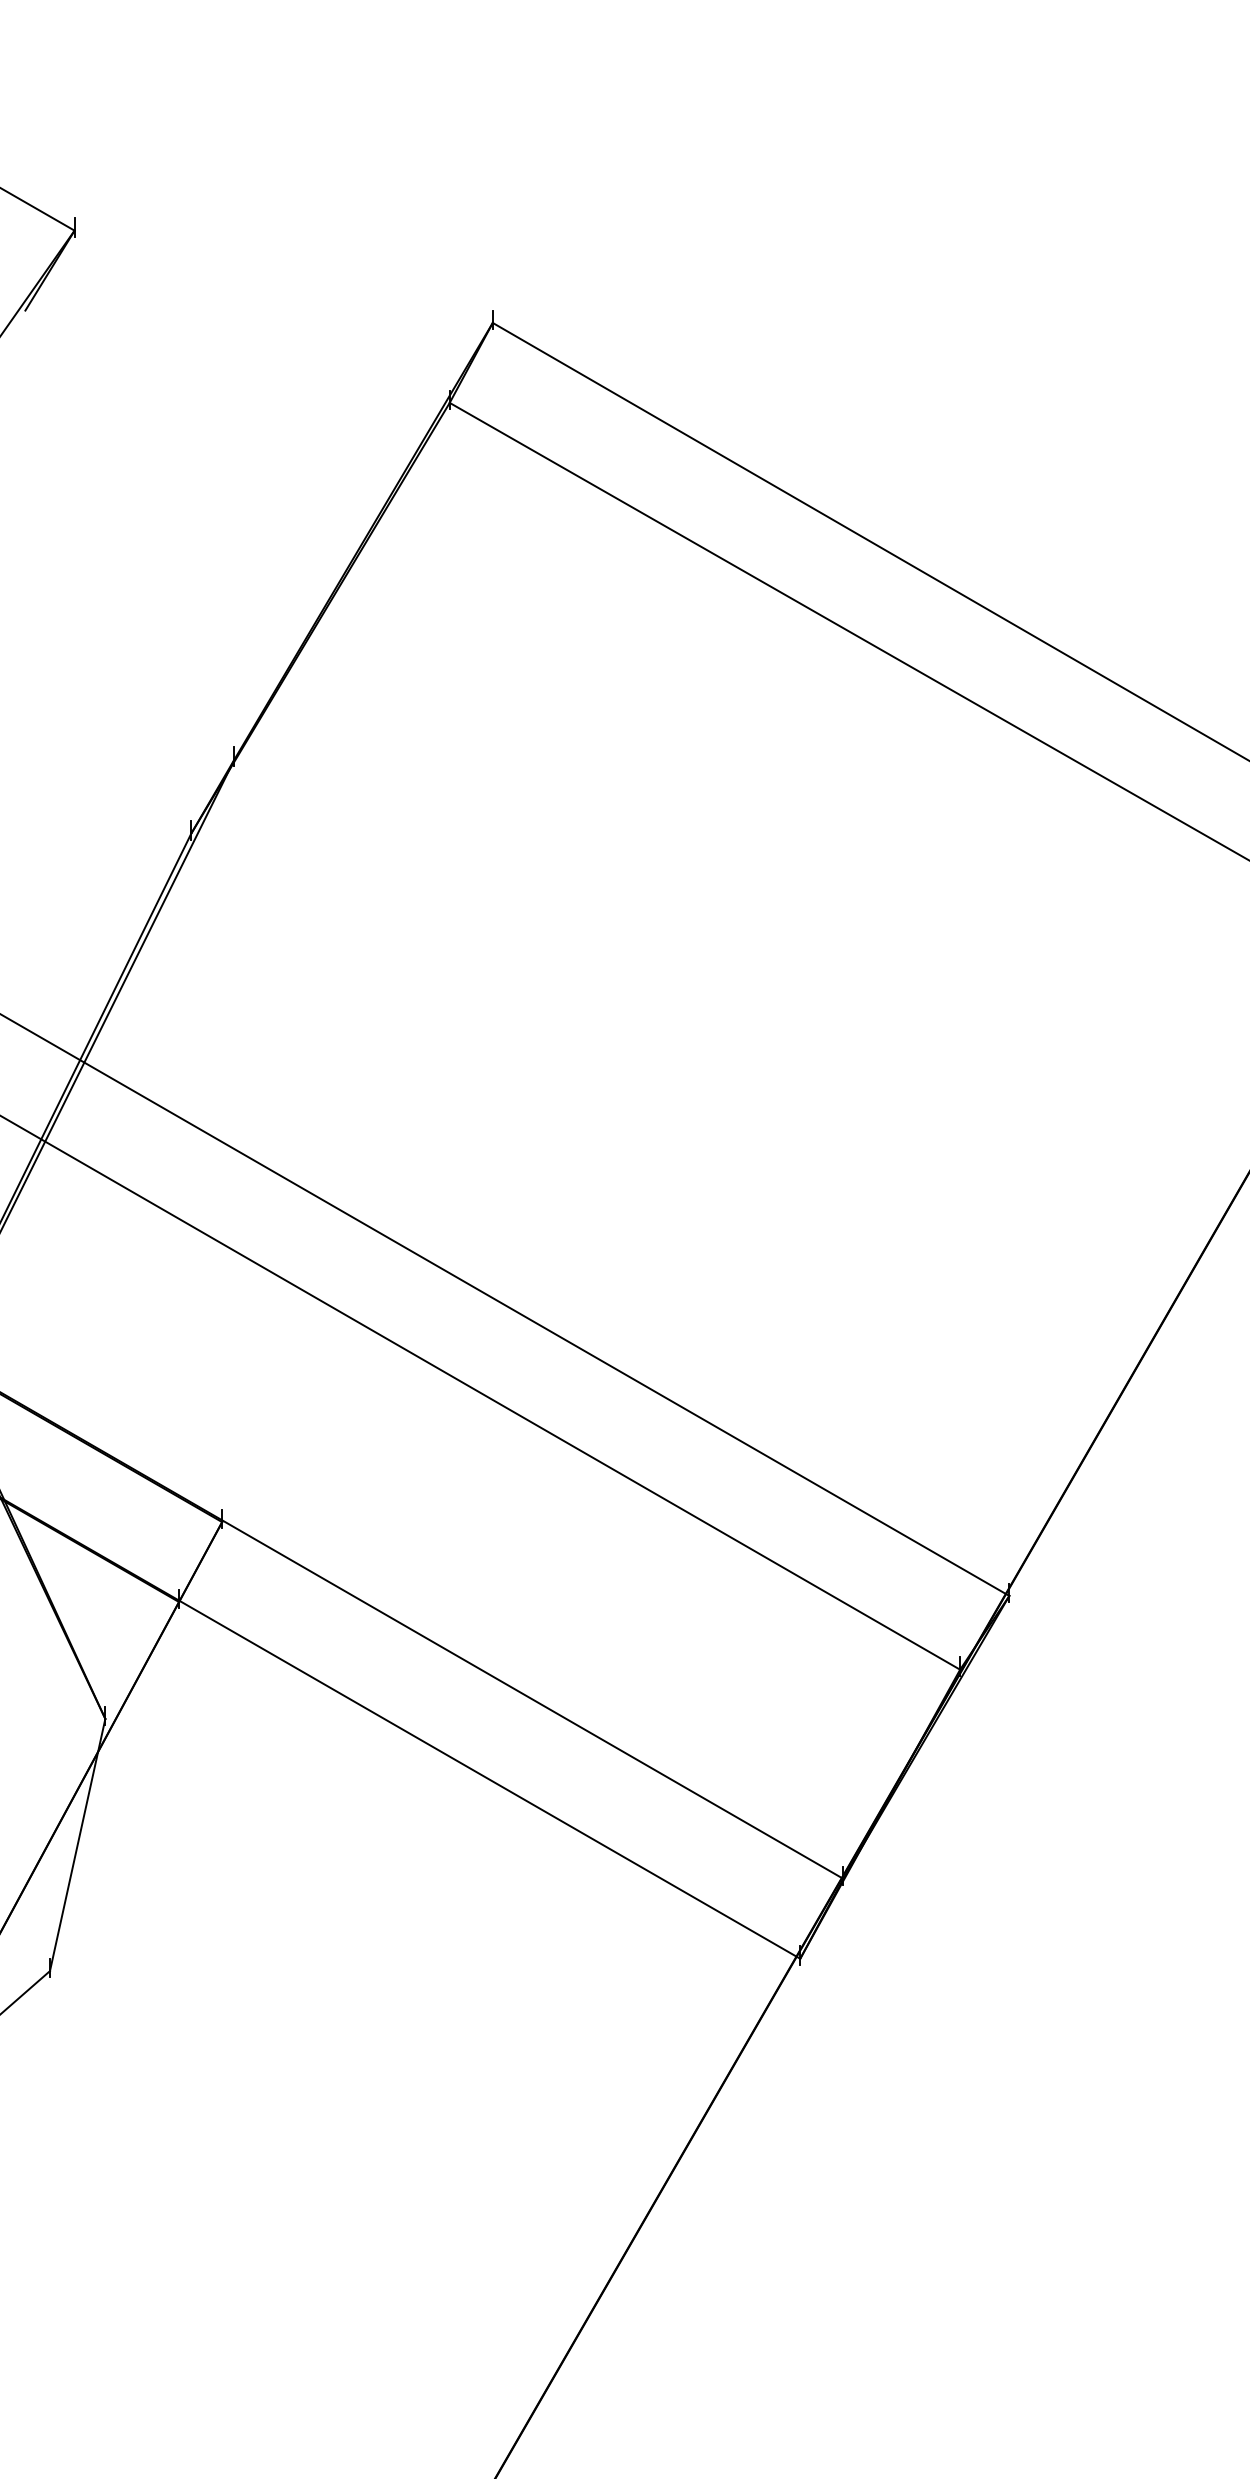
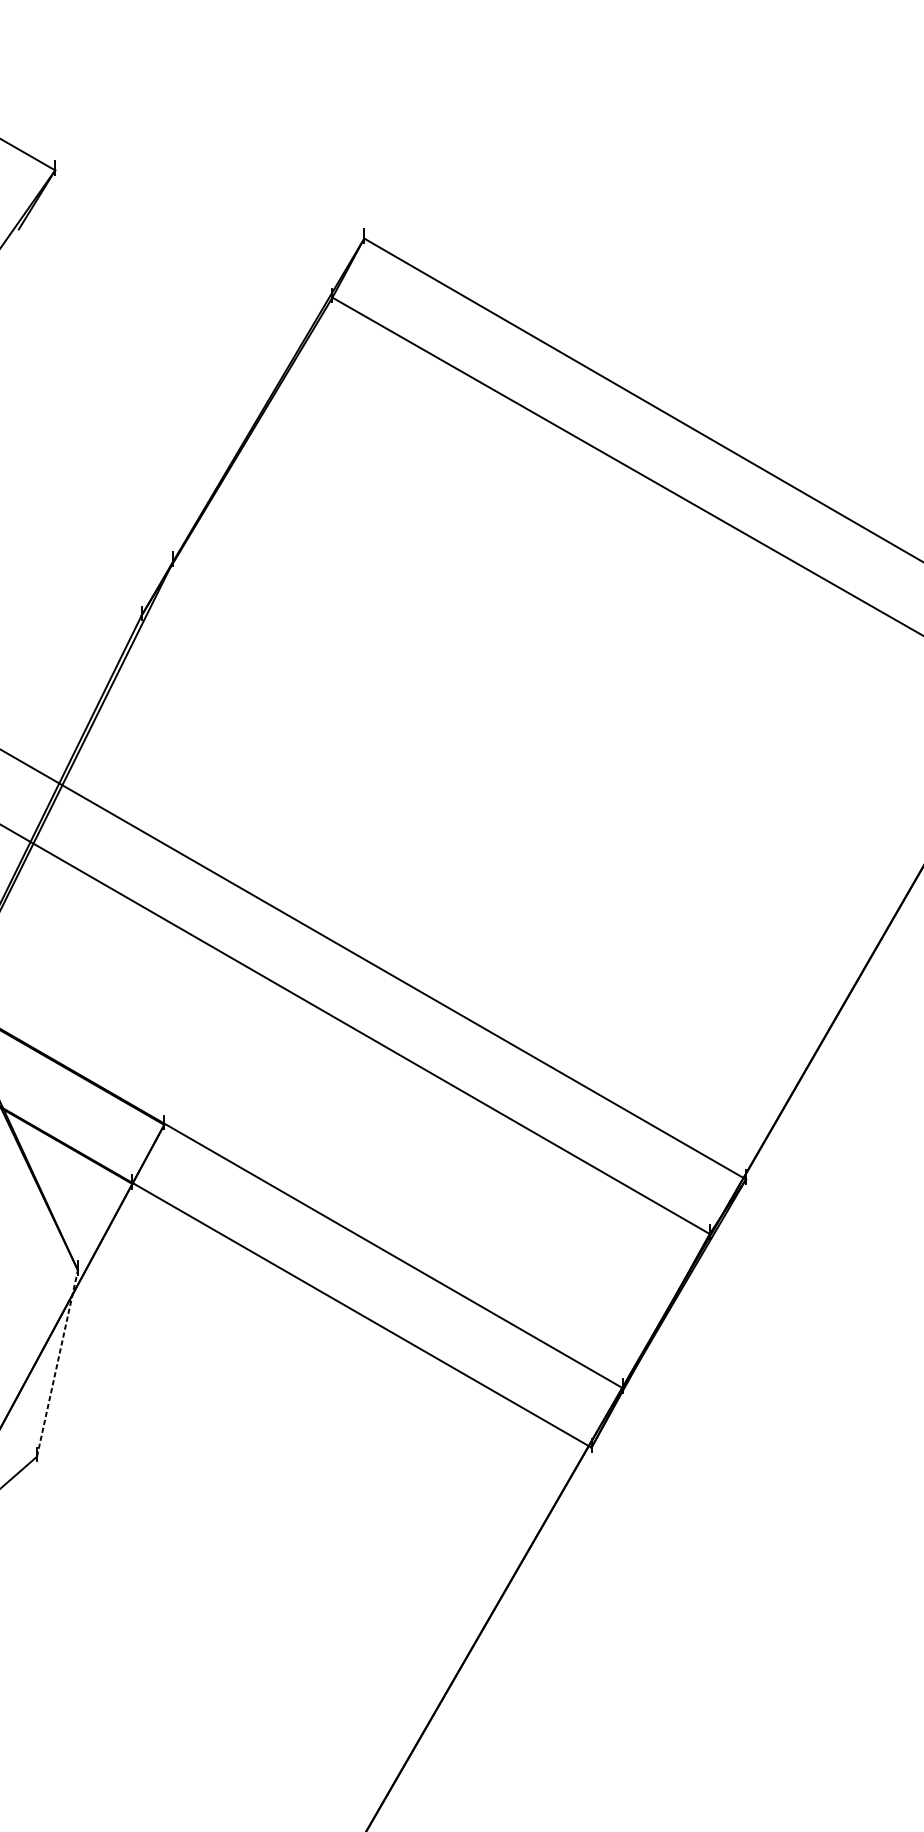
line: (77, 1844) -> (57, 1363), solid -> dashed

